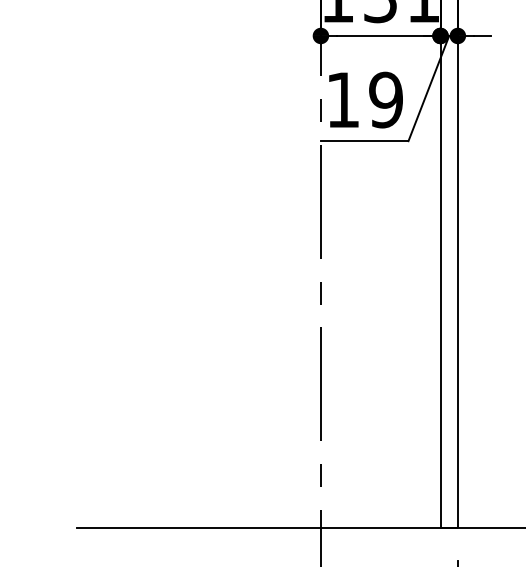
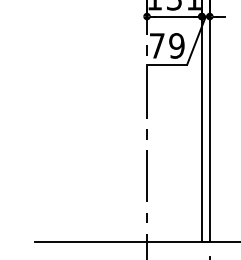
text: (343, 99) -> (157, 45), 19 -> 79

